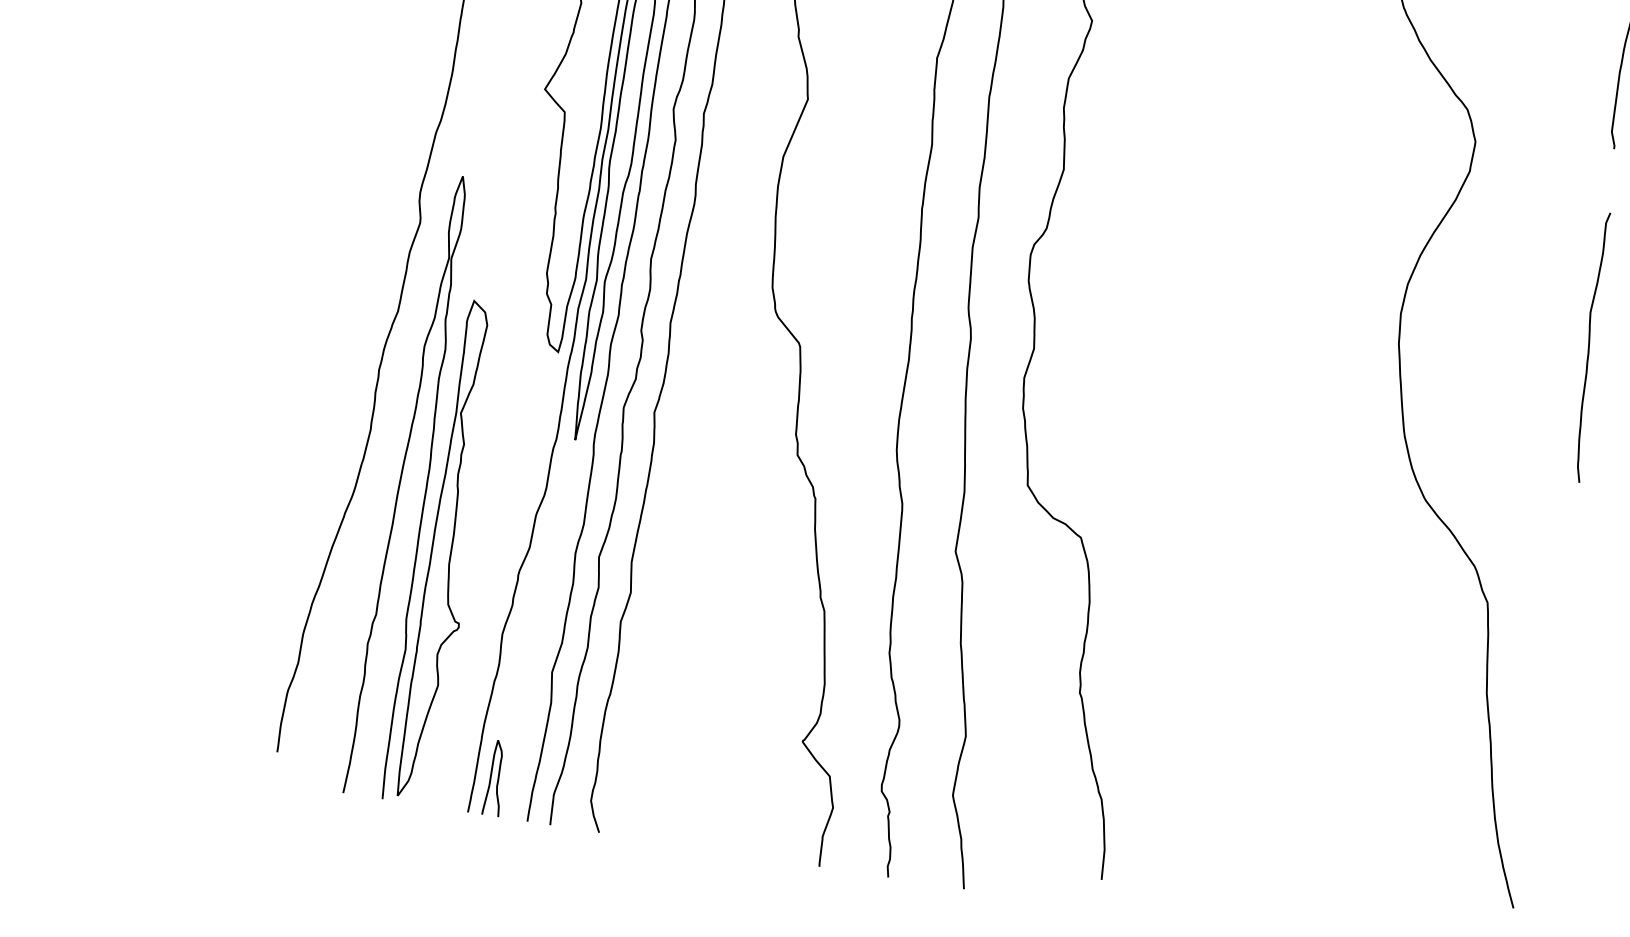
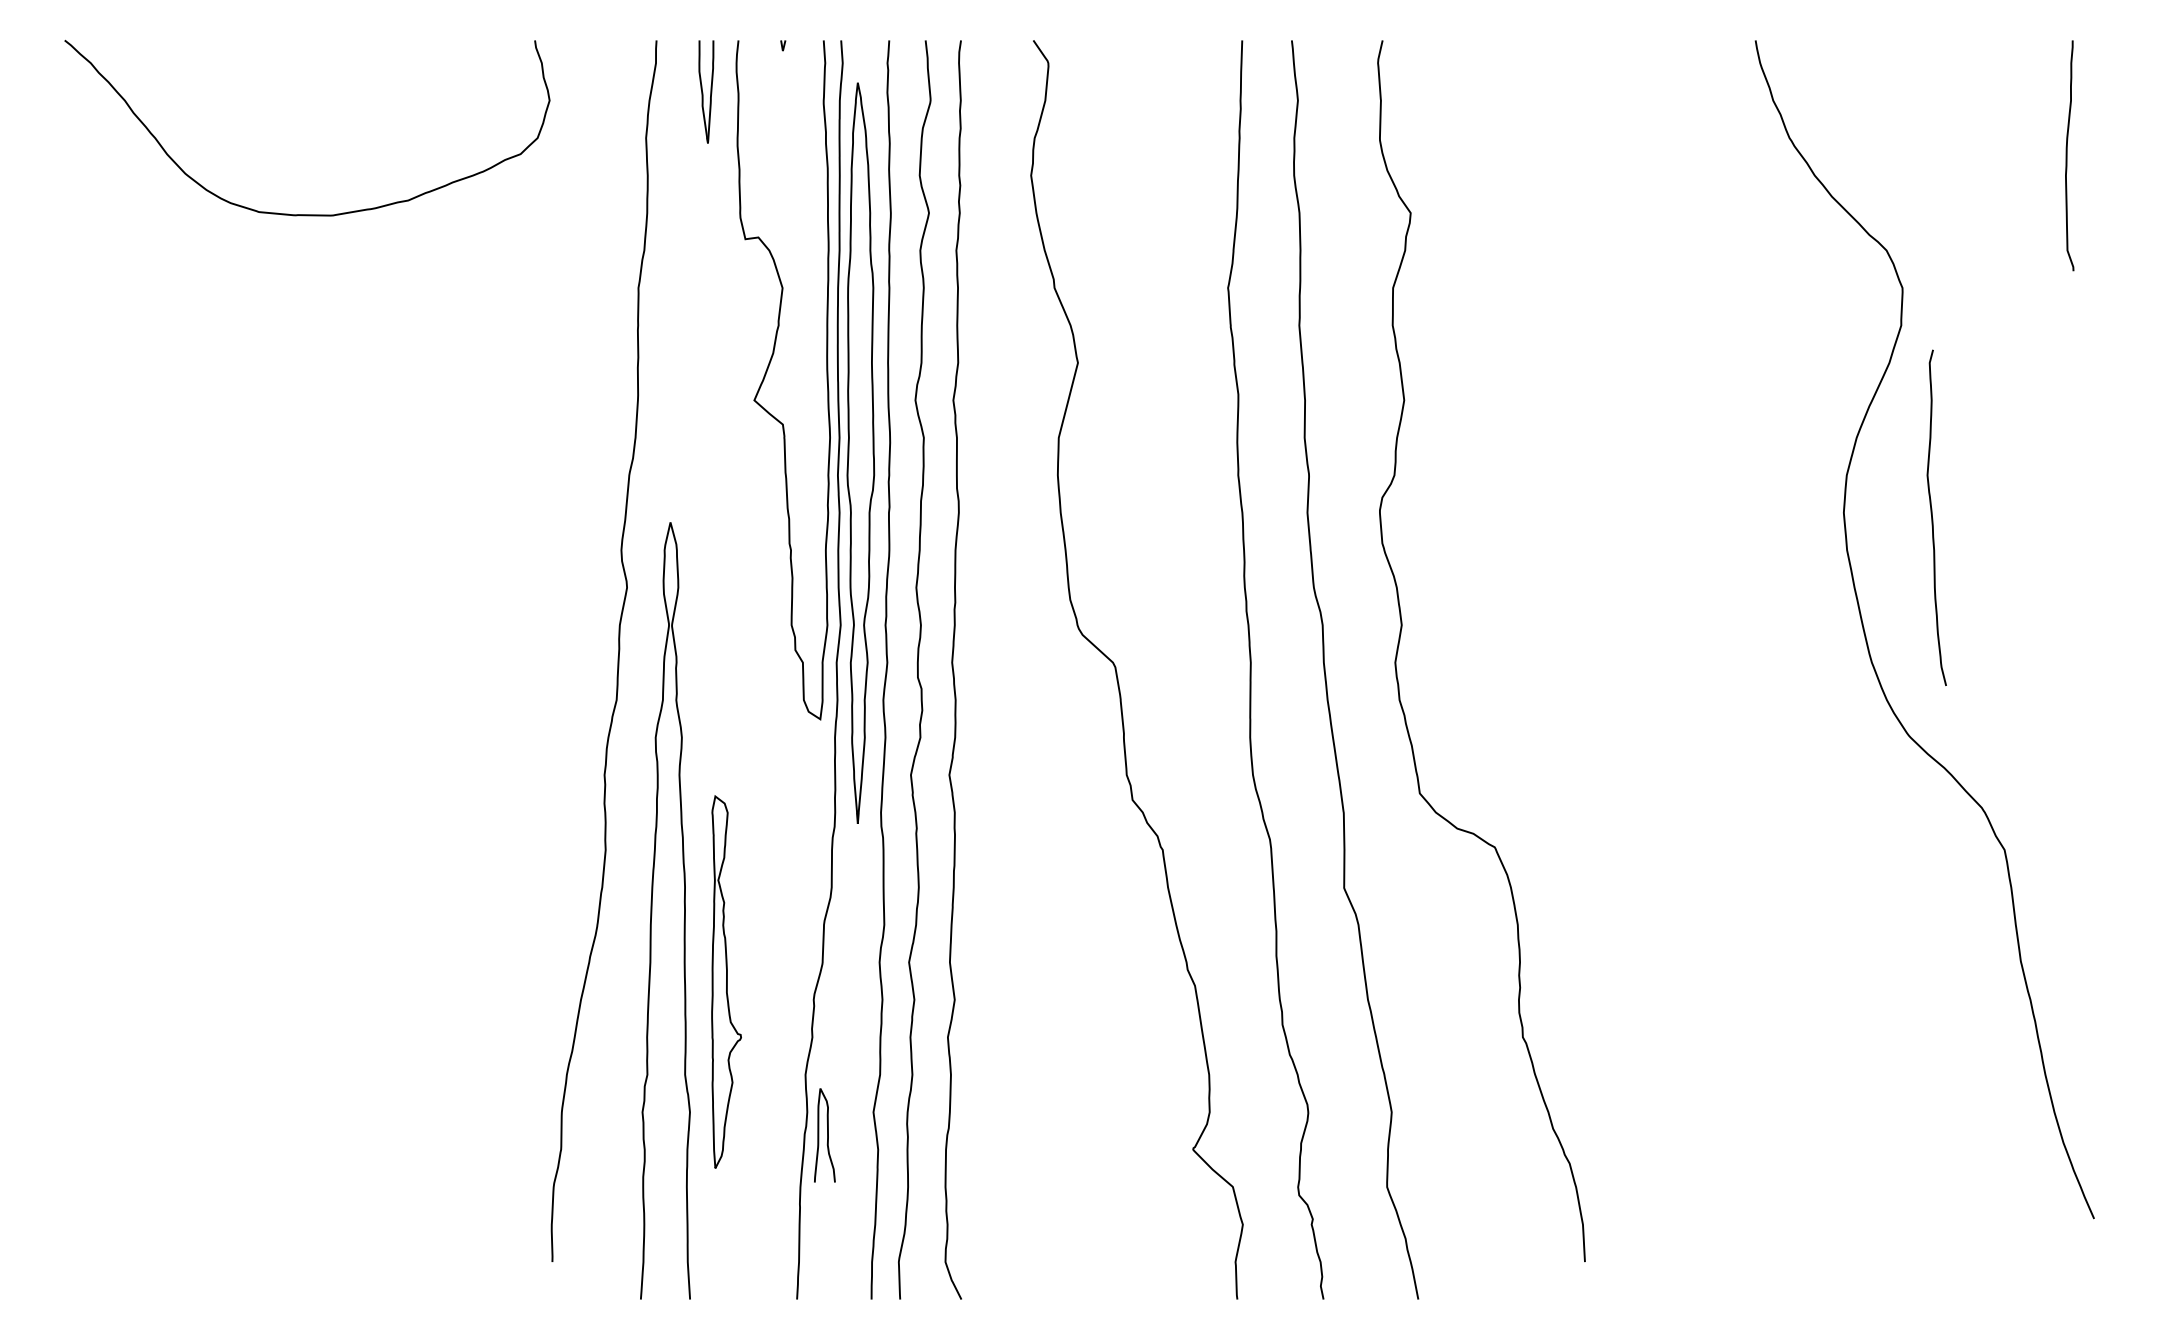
curve: (1589, 347) -> (1933, 518), moved
part: (450, 549) -> (726, 981), size x0.6
curve: (498, 778) -> (827, 1135), moved

